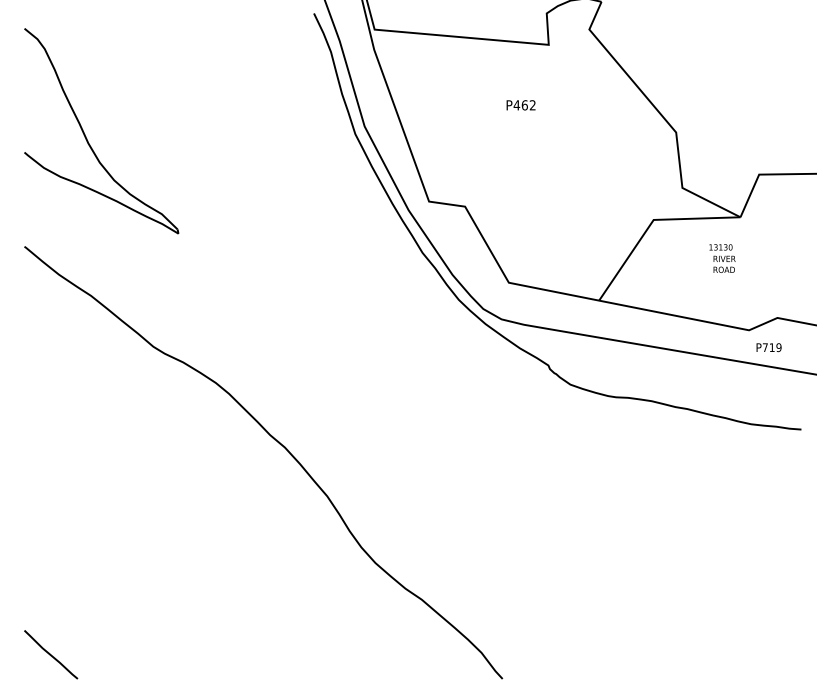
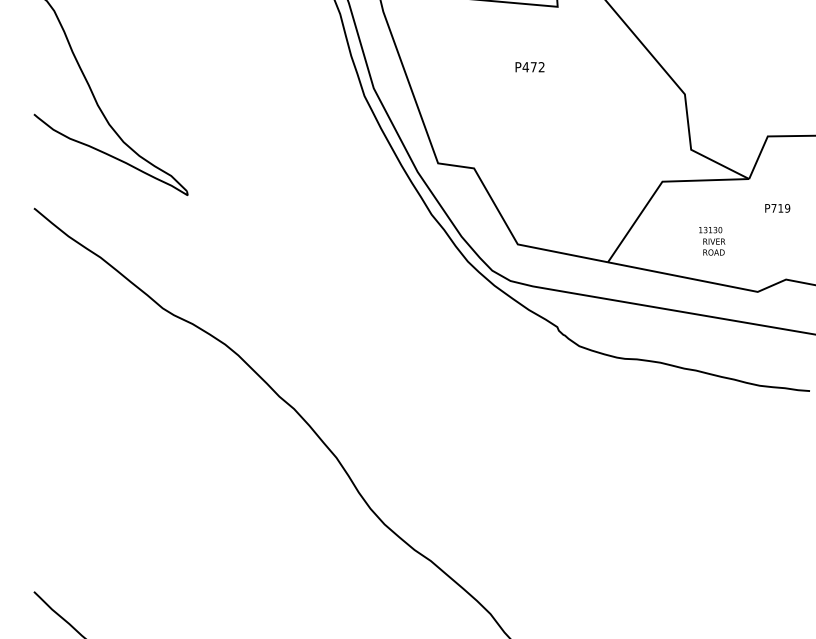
text: (524, 105) -> (533, 67), P462 -> P472
text: (722, 258) -> (712, 241), moved
text: (768, 347) -> (777, 208), moved

